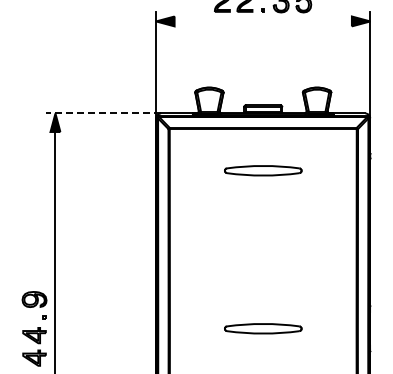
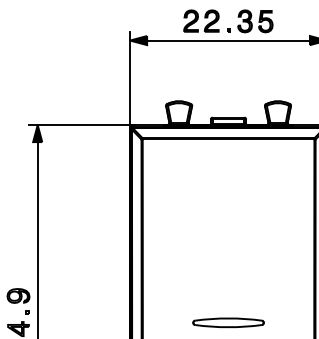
line: (262, 21) -> (227, 40), added
line: (103, 113) -> (81, 125), dashed -> solid
part: (263, 170) -> (228, 177), removed

